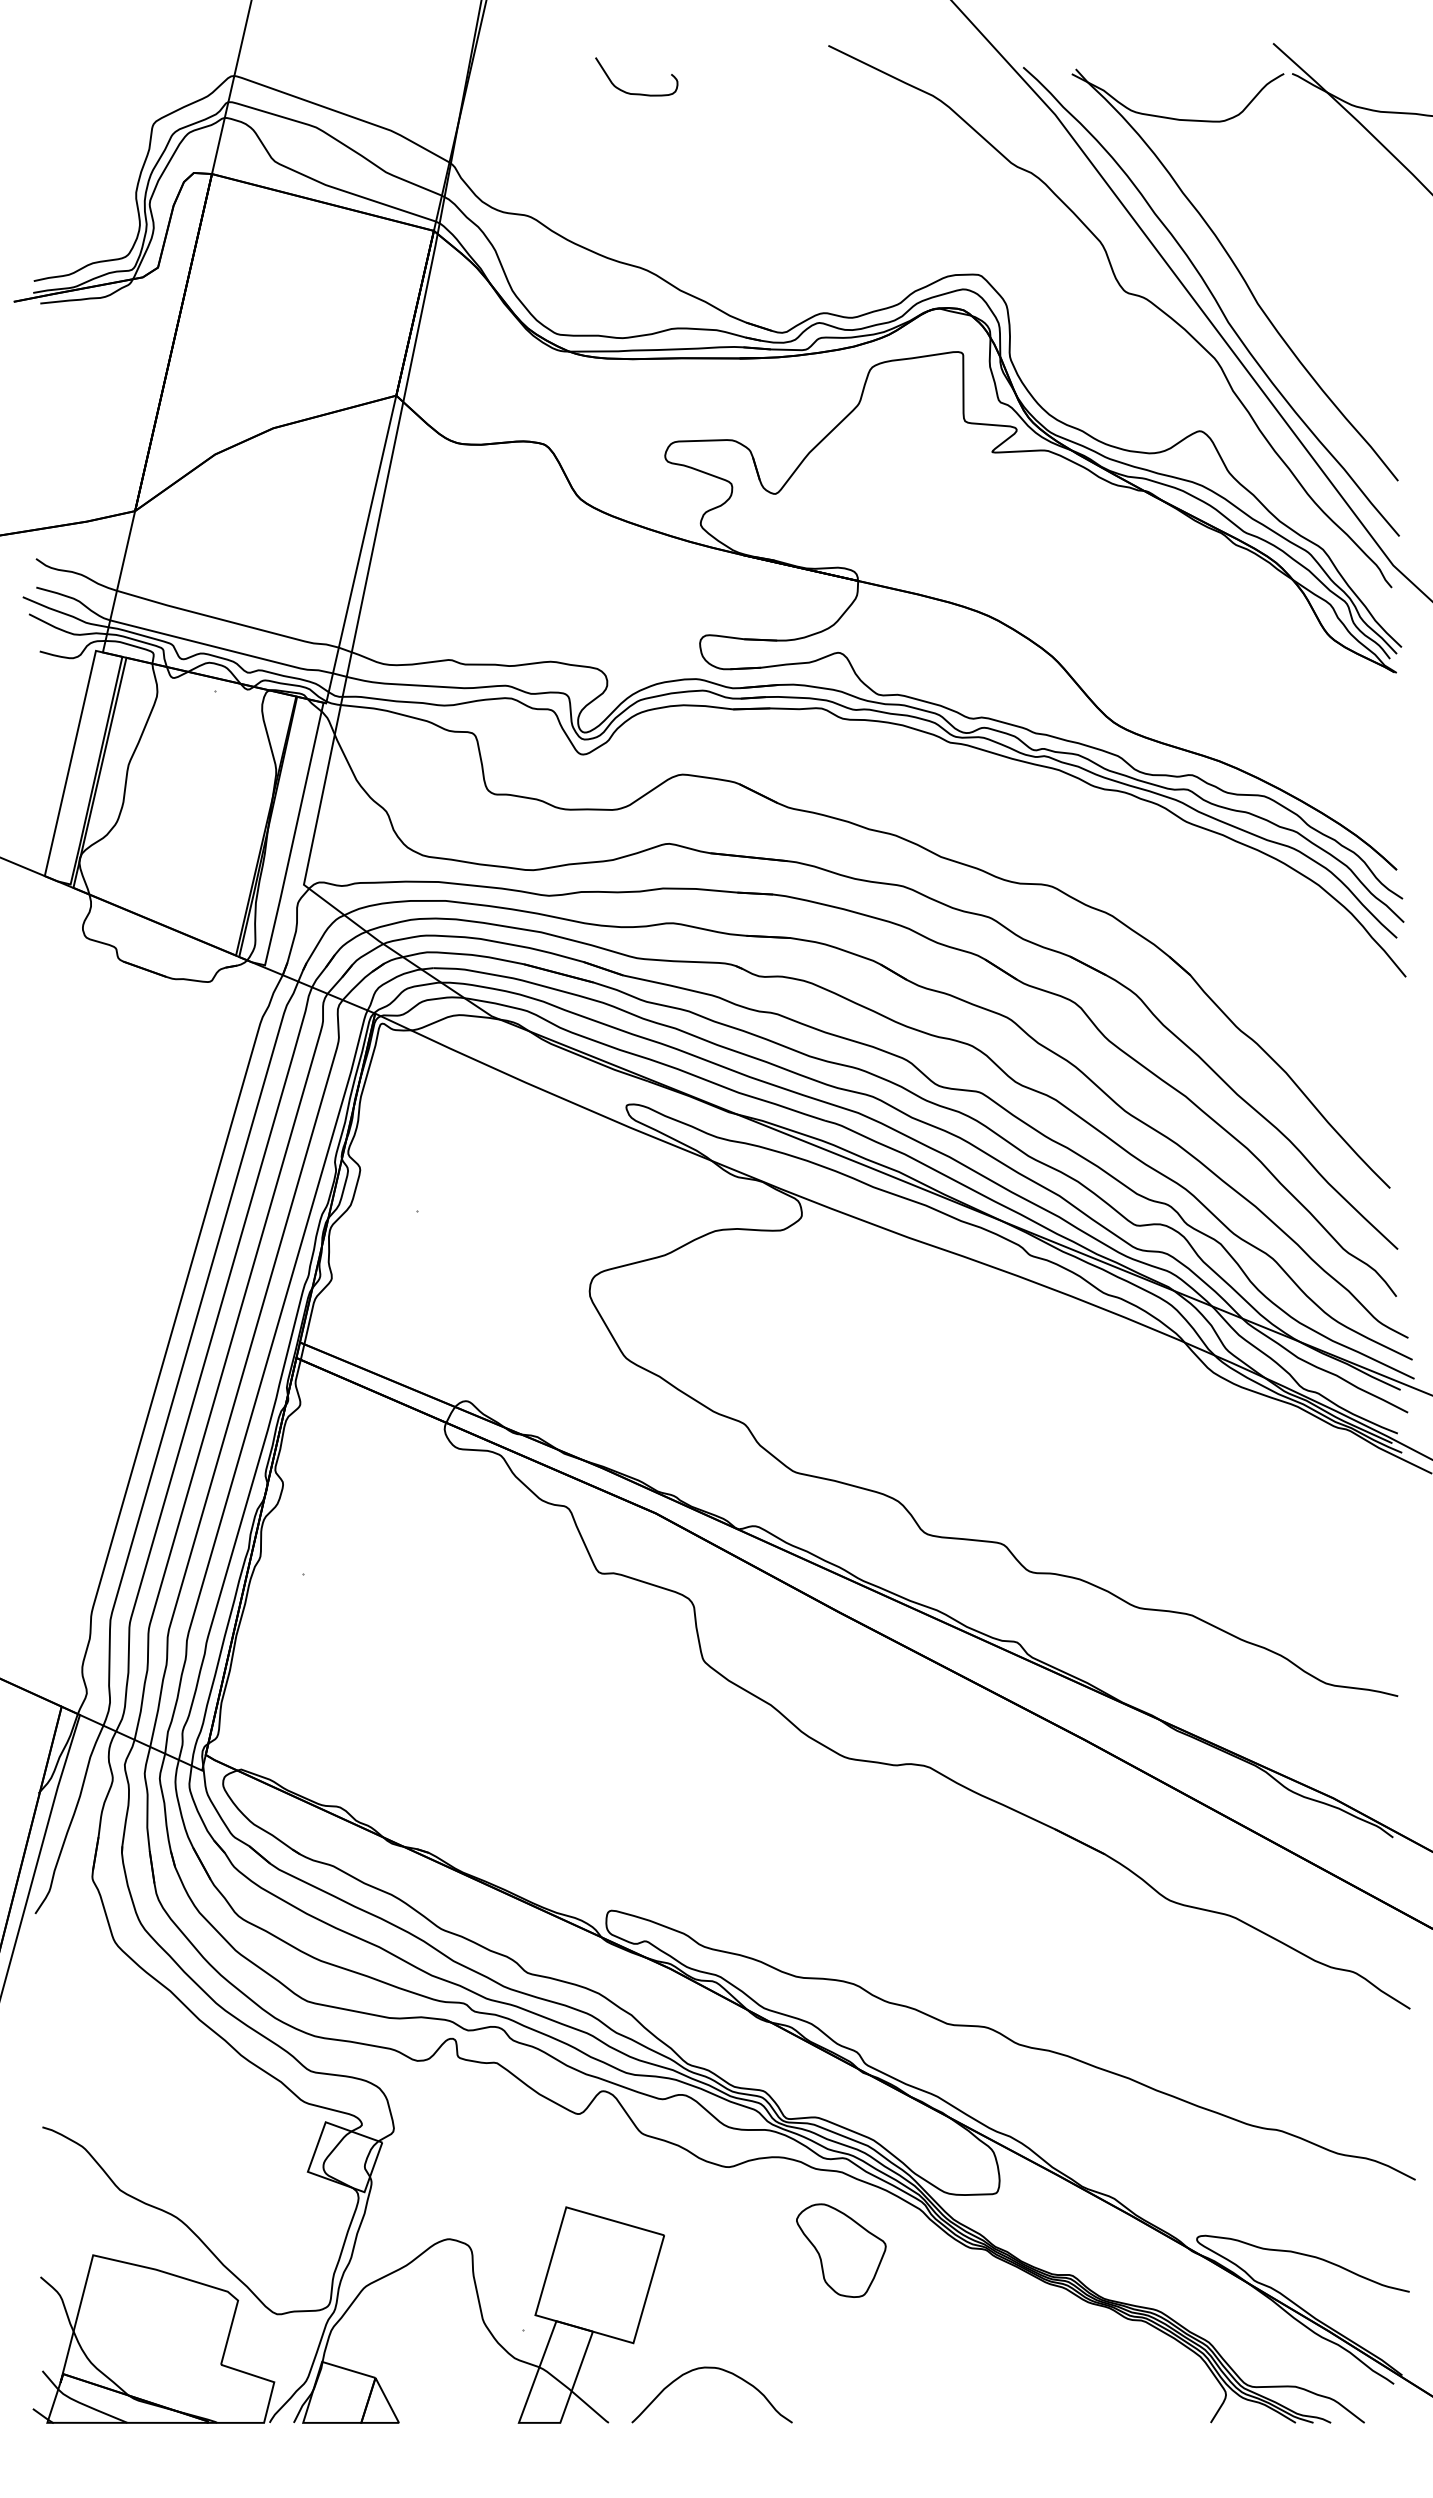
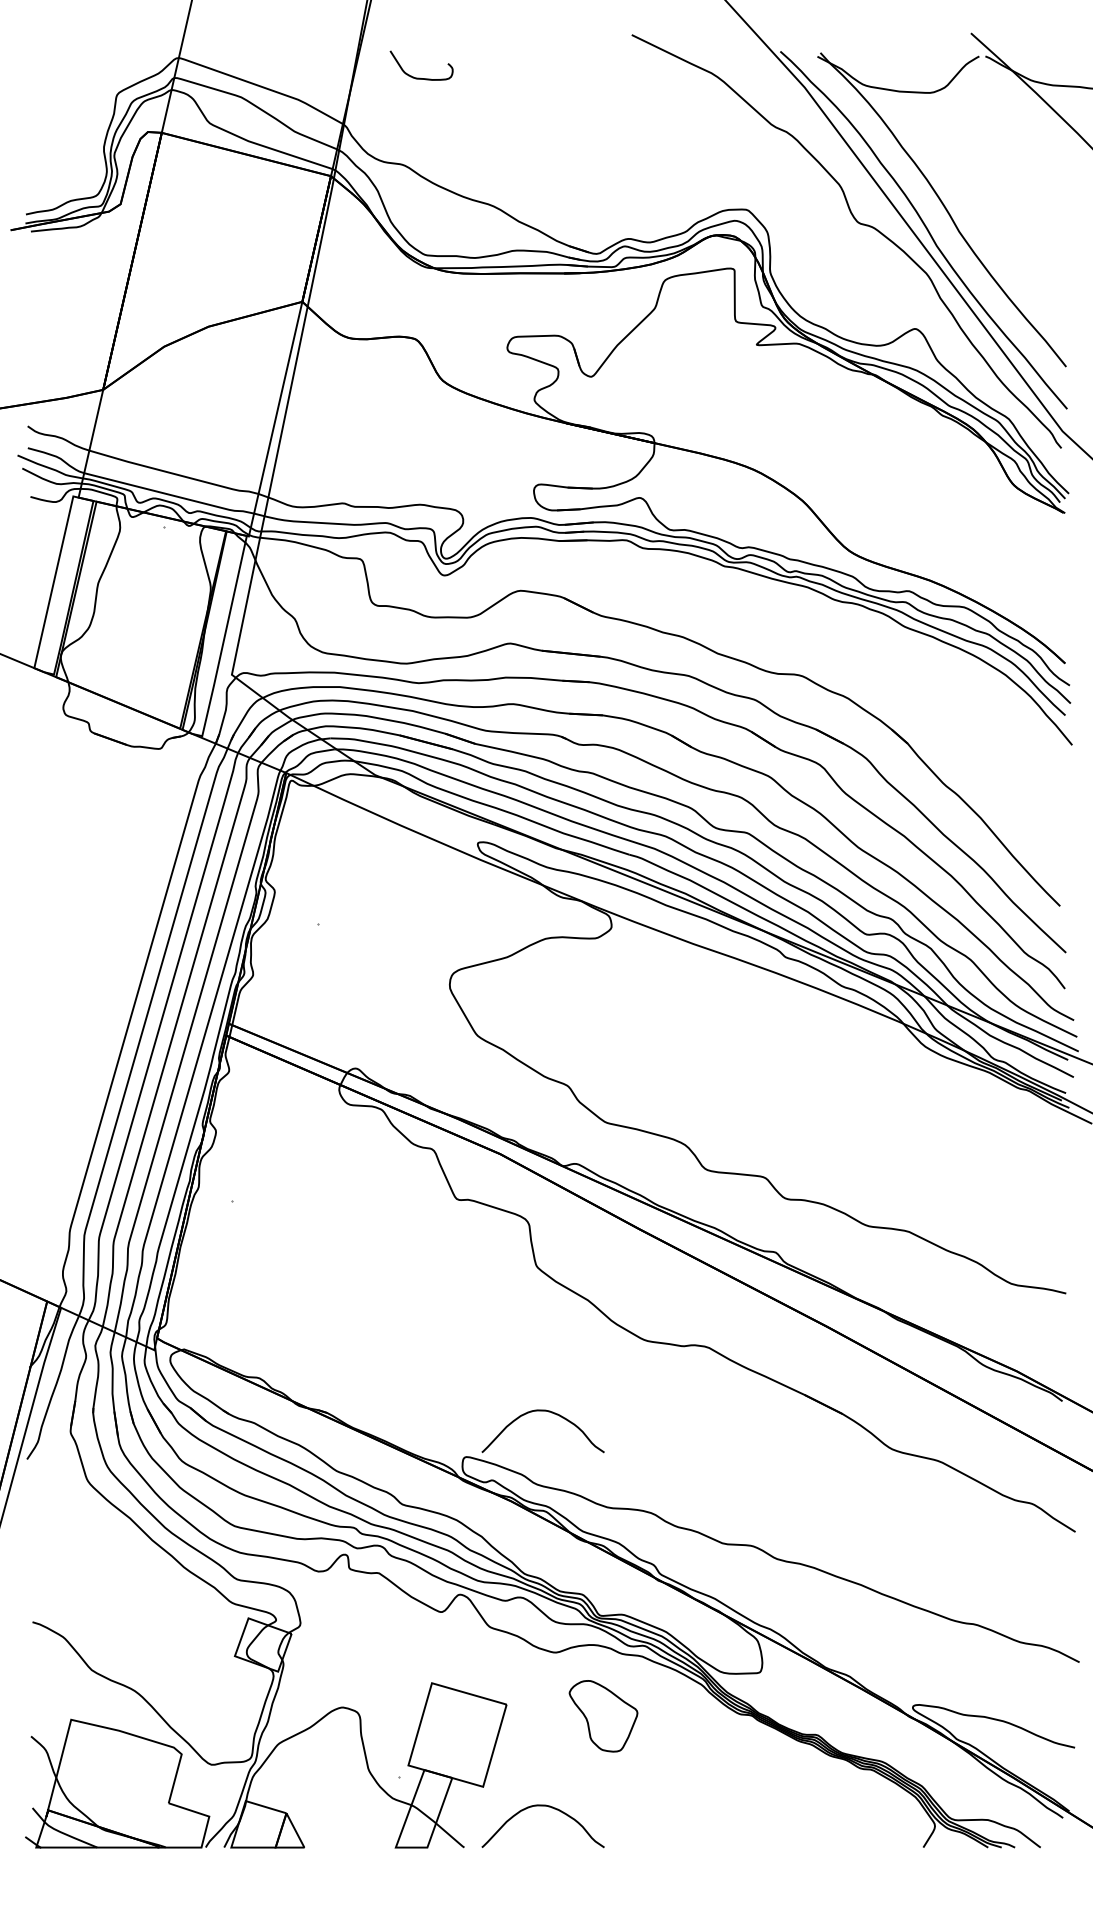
curve: (636, 93) -> (421, 78), moved
curve: (717, 1851) -> (547, 1411), added
part: (841, 2250) -> (603, 1716), moved

